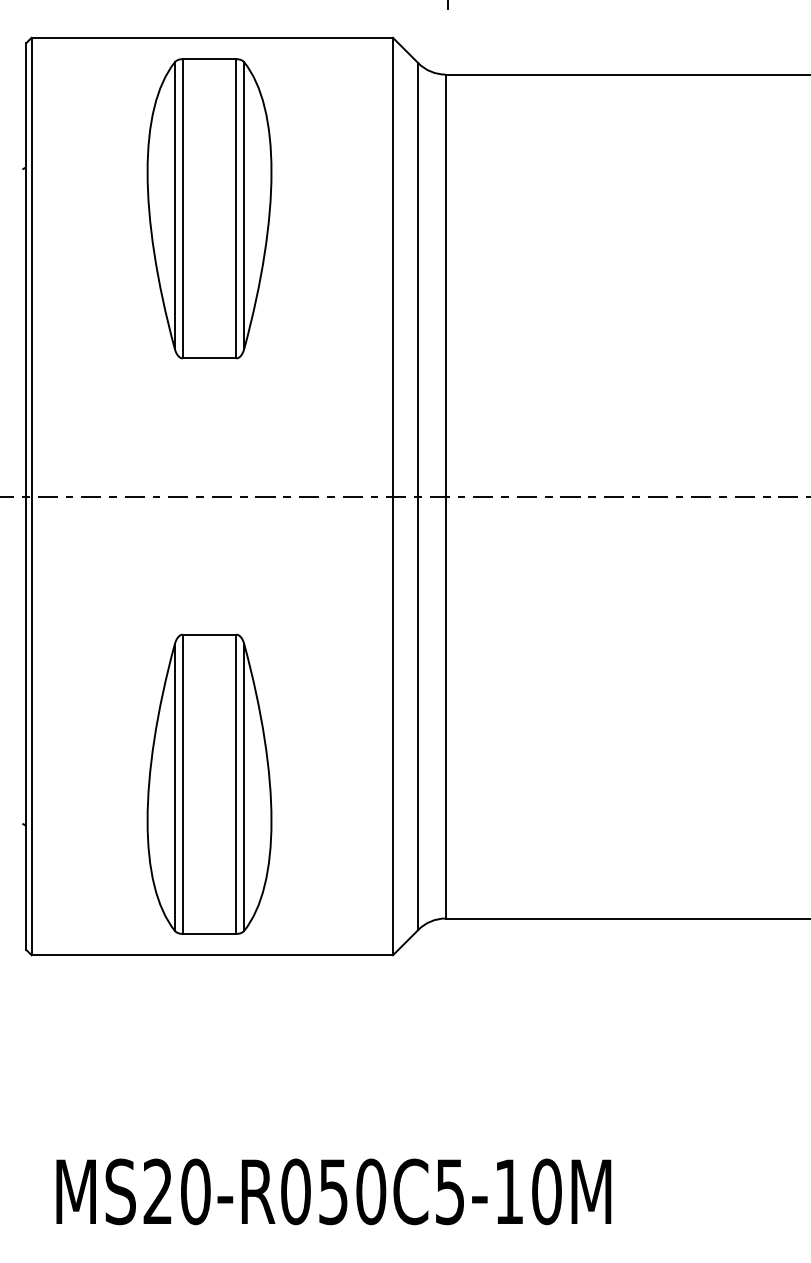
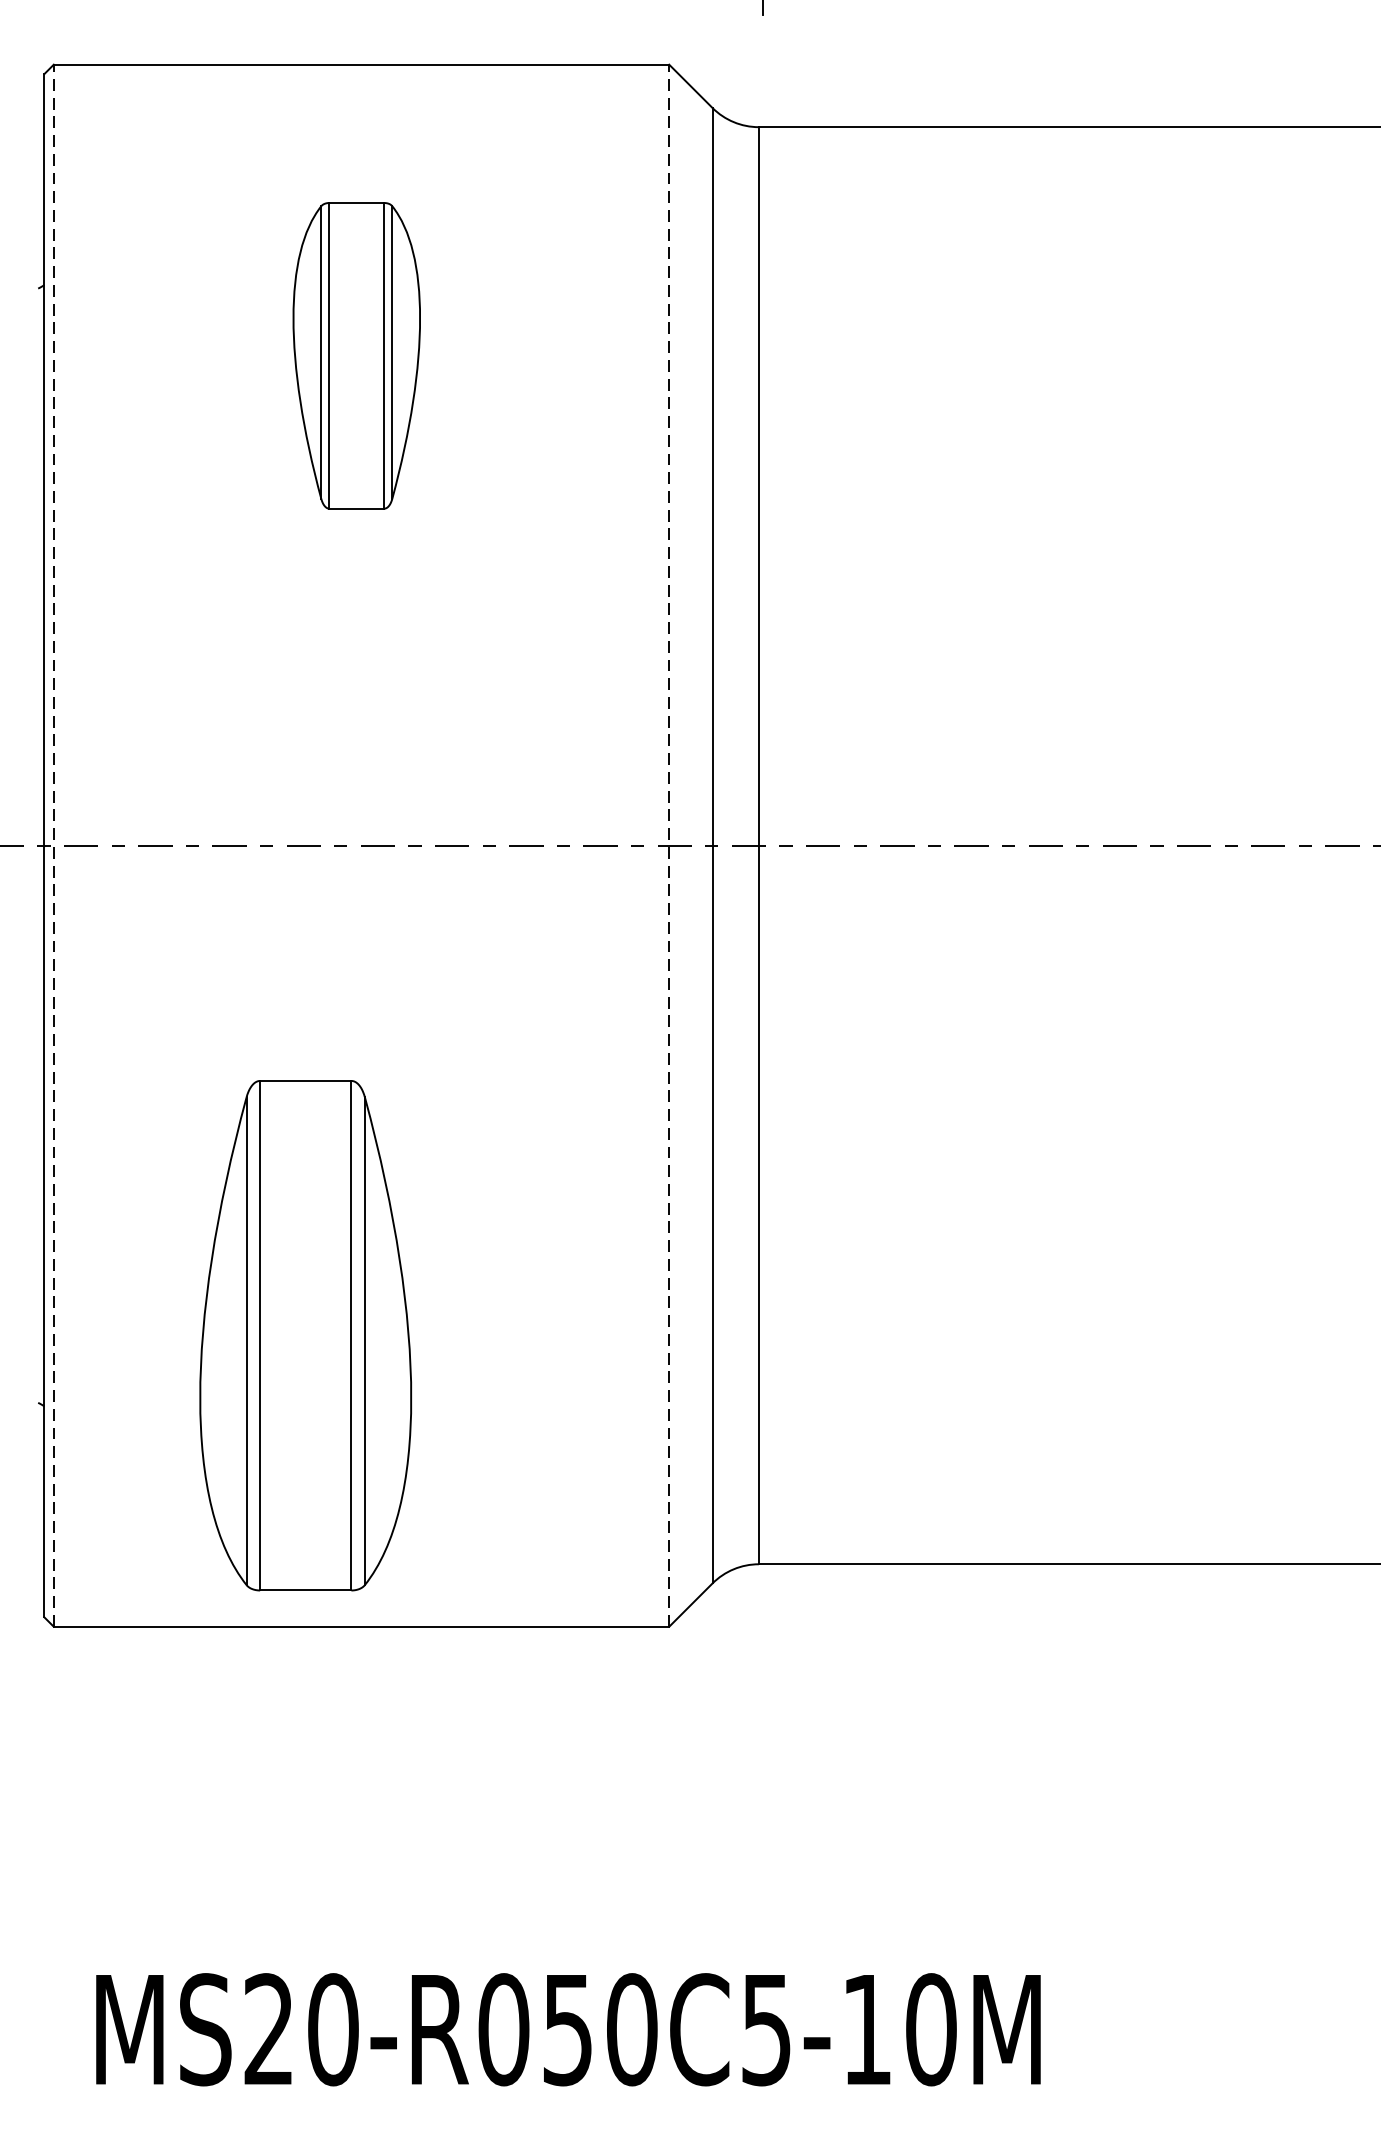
part: (209, 208) -> (356, 355), size x0.6
line: (31, 496) -> (53, 845), solid -> dashed
line: (393, 496) -> (670, 845), solid -> dashed
part: (209, 783) -> (305, 1334), moved

